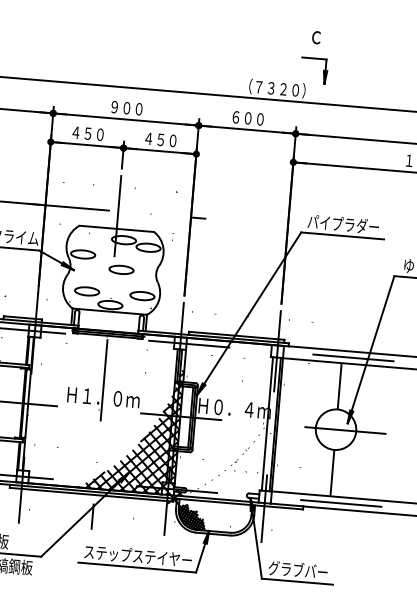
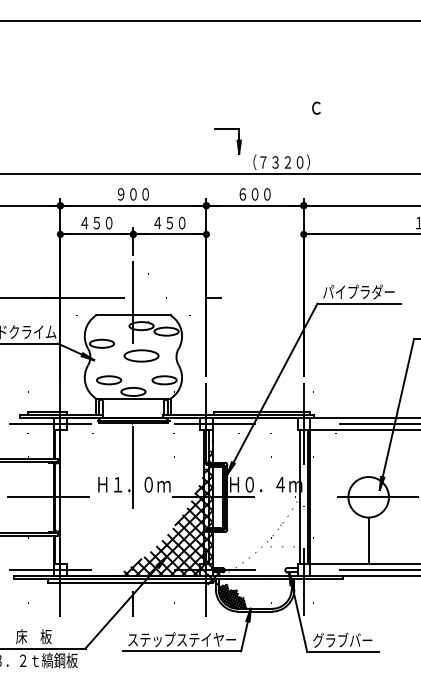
part: (322, 71) -> (236, 141), moved
part: (121, 269) -> (141, 355), size x1.4
line: (339, 386) -> (368, 453), removed

